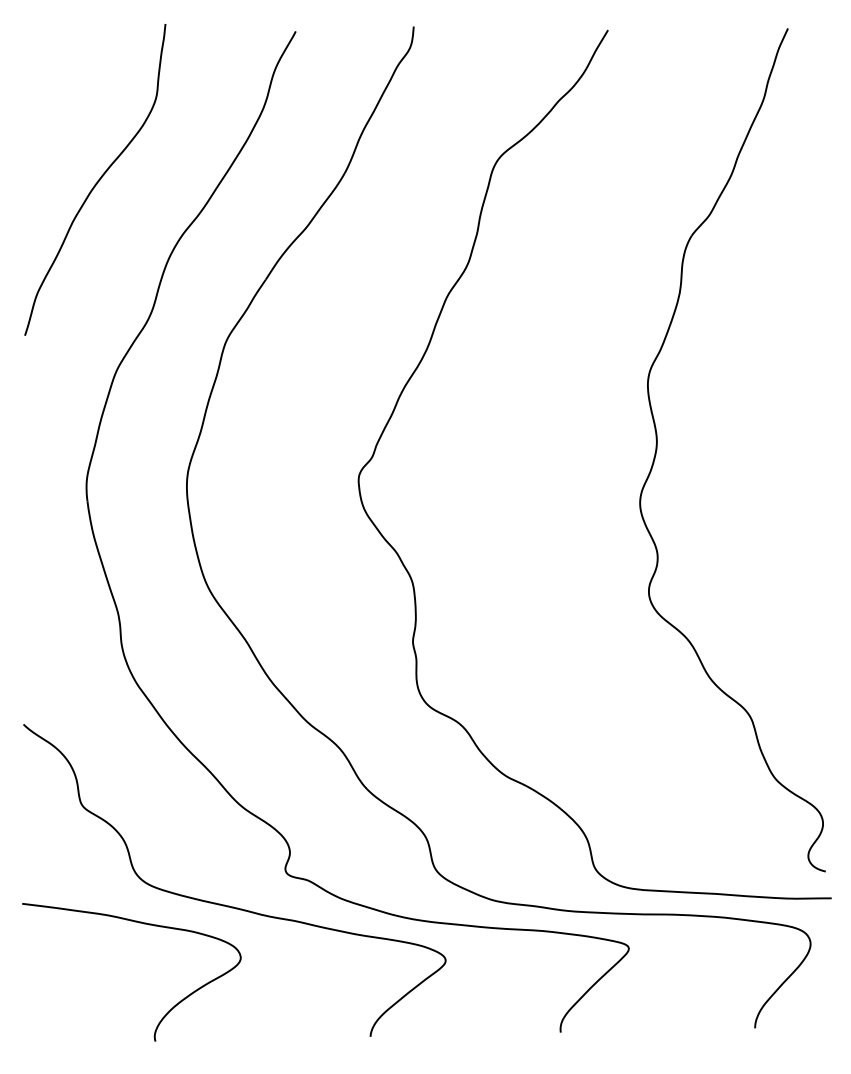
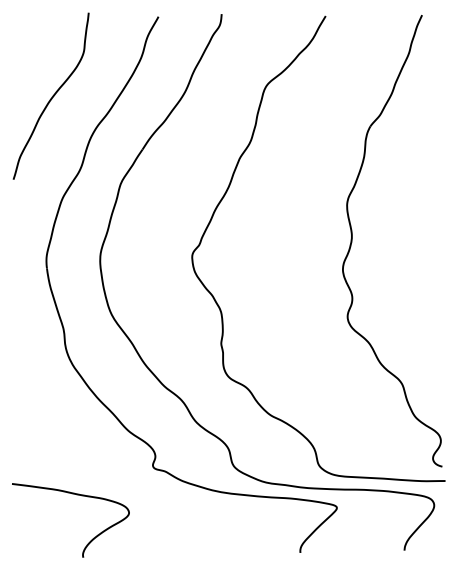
curve: (232, 904) -> (124, 484), removed

